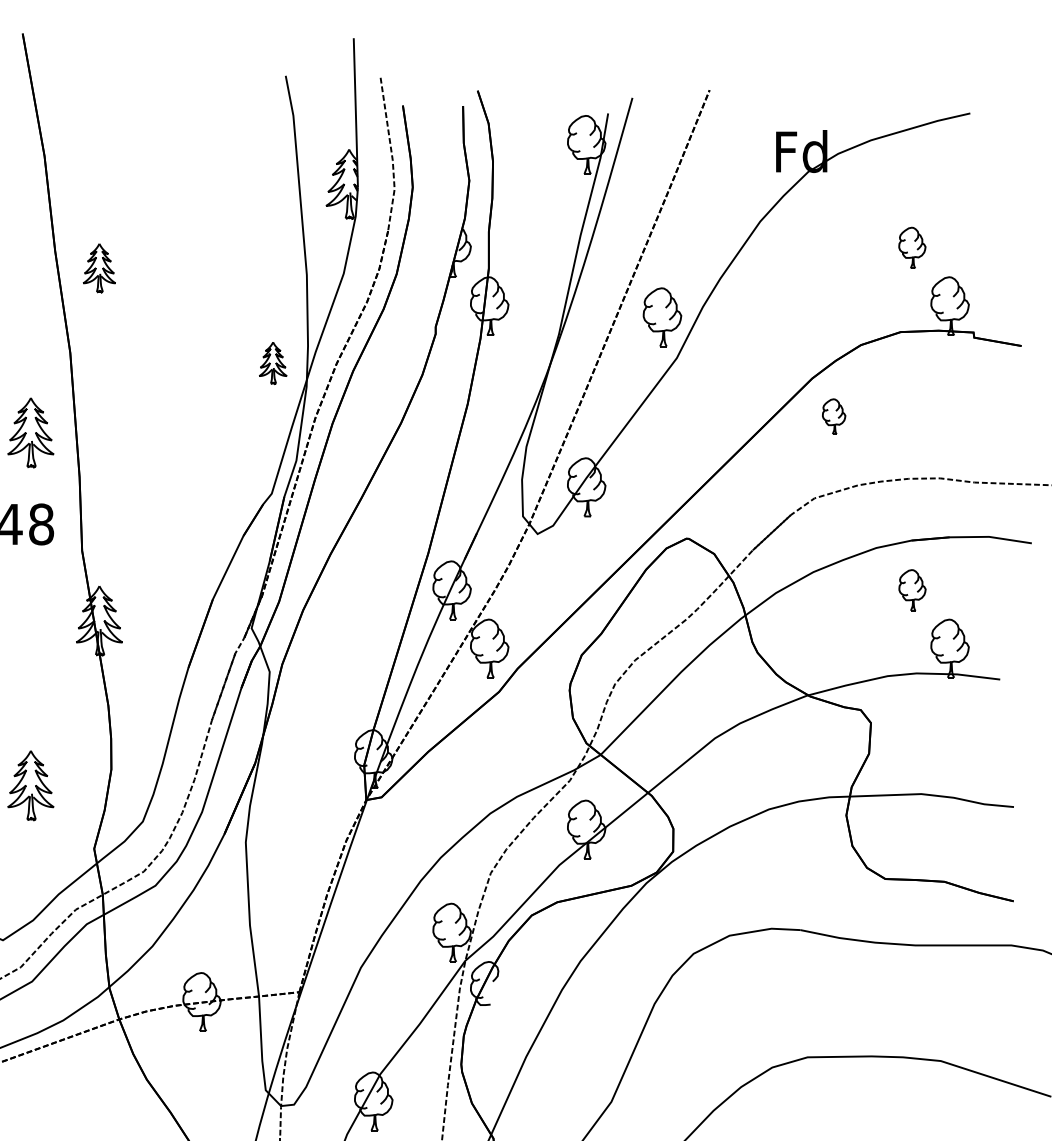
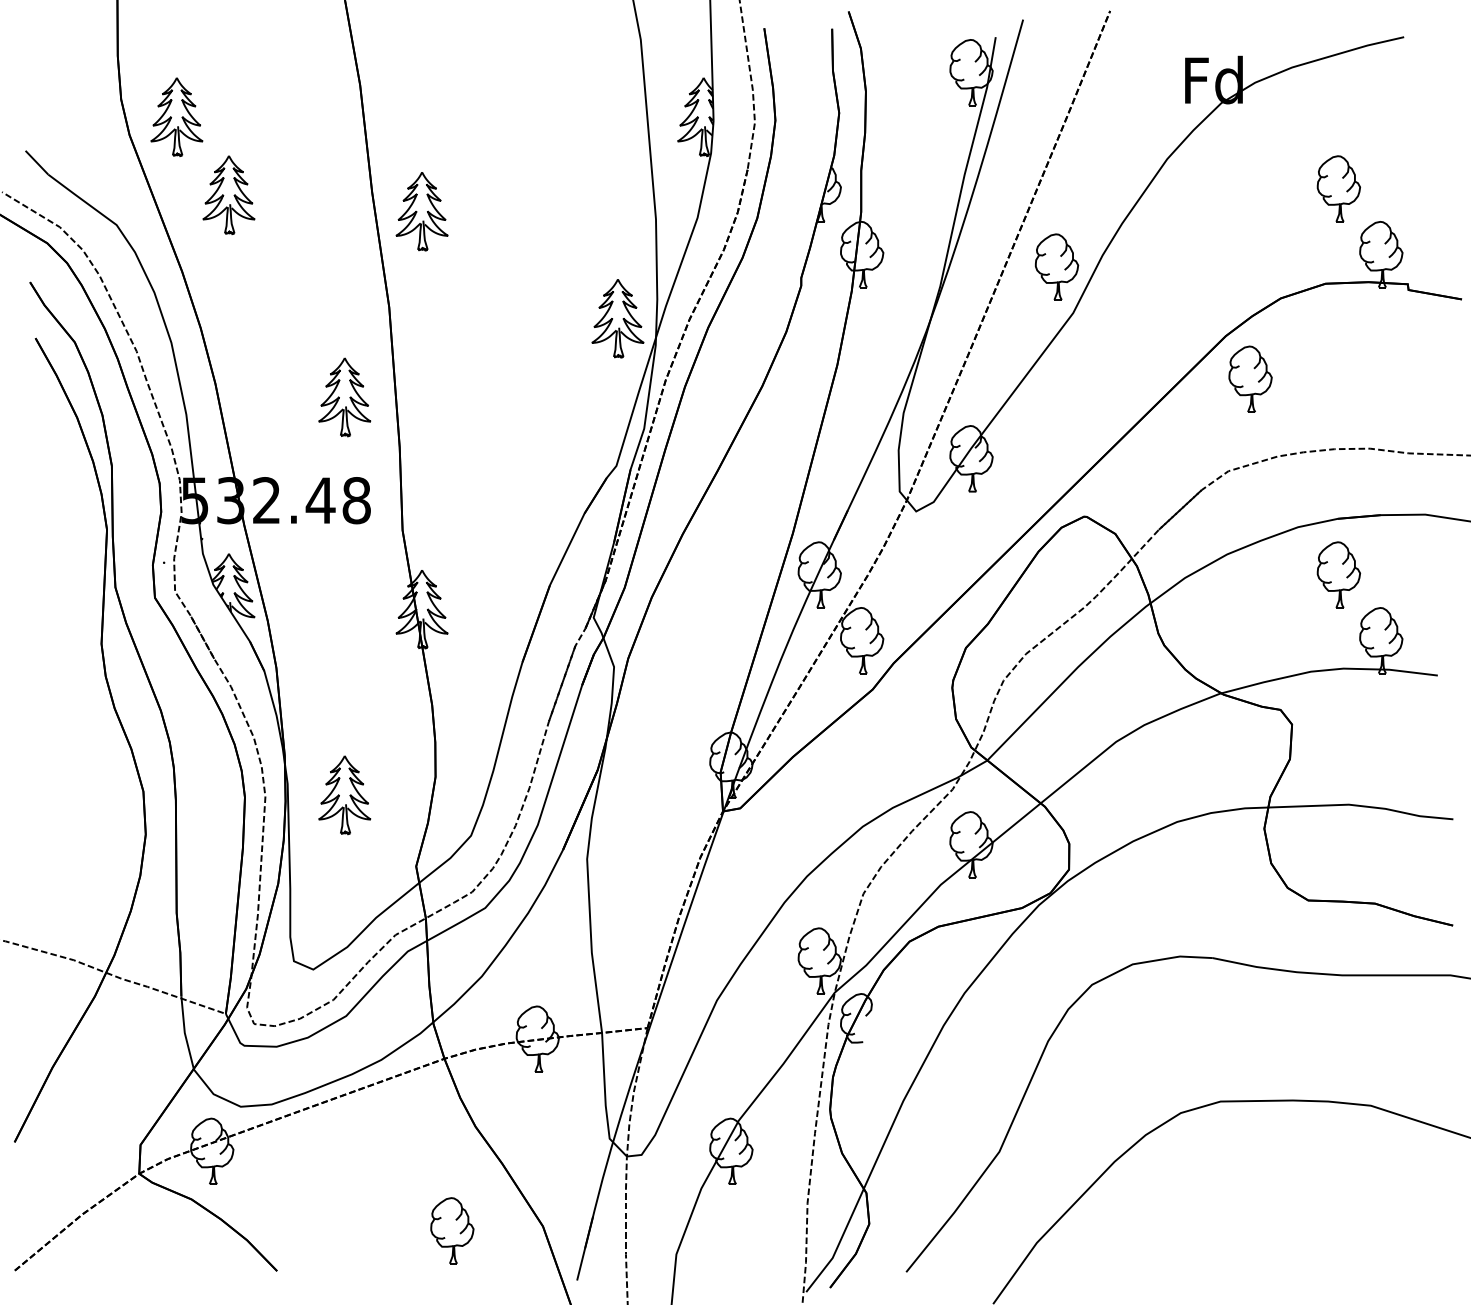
part: (912, 247) -> (1338, 188), size x1.43
part: (98, 268) -> (421, 211), size x1.43
part: (272, 362) -> (617, 318), size x1.67
part: (834, 416) -> (1250, 378), size x1.67
part: (912, 589) -> (1338, 574), size x1.43

